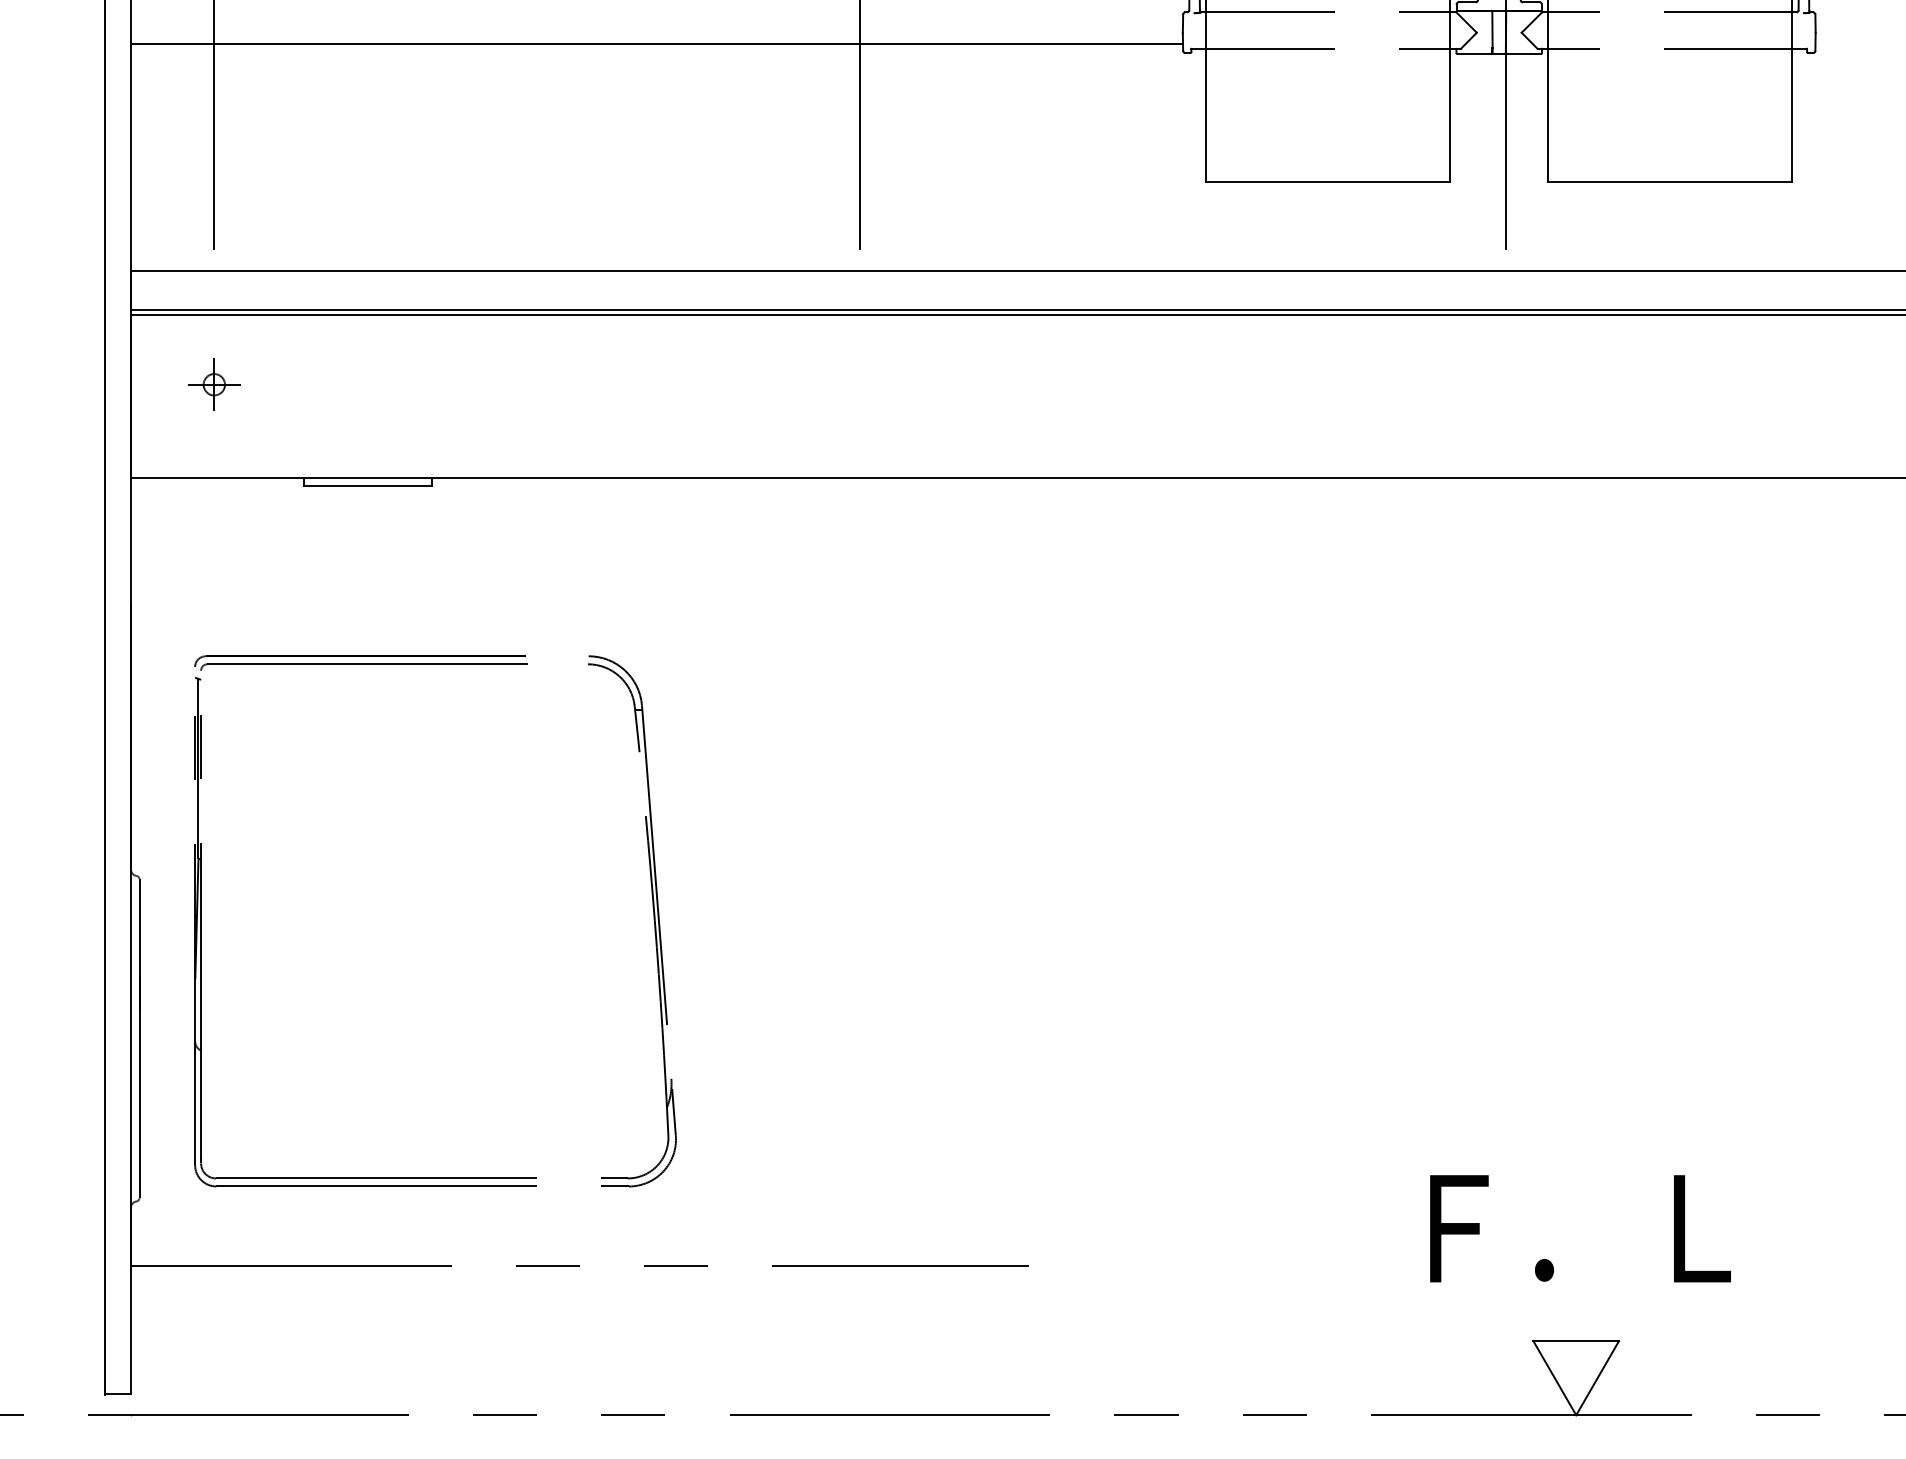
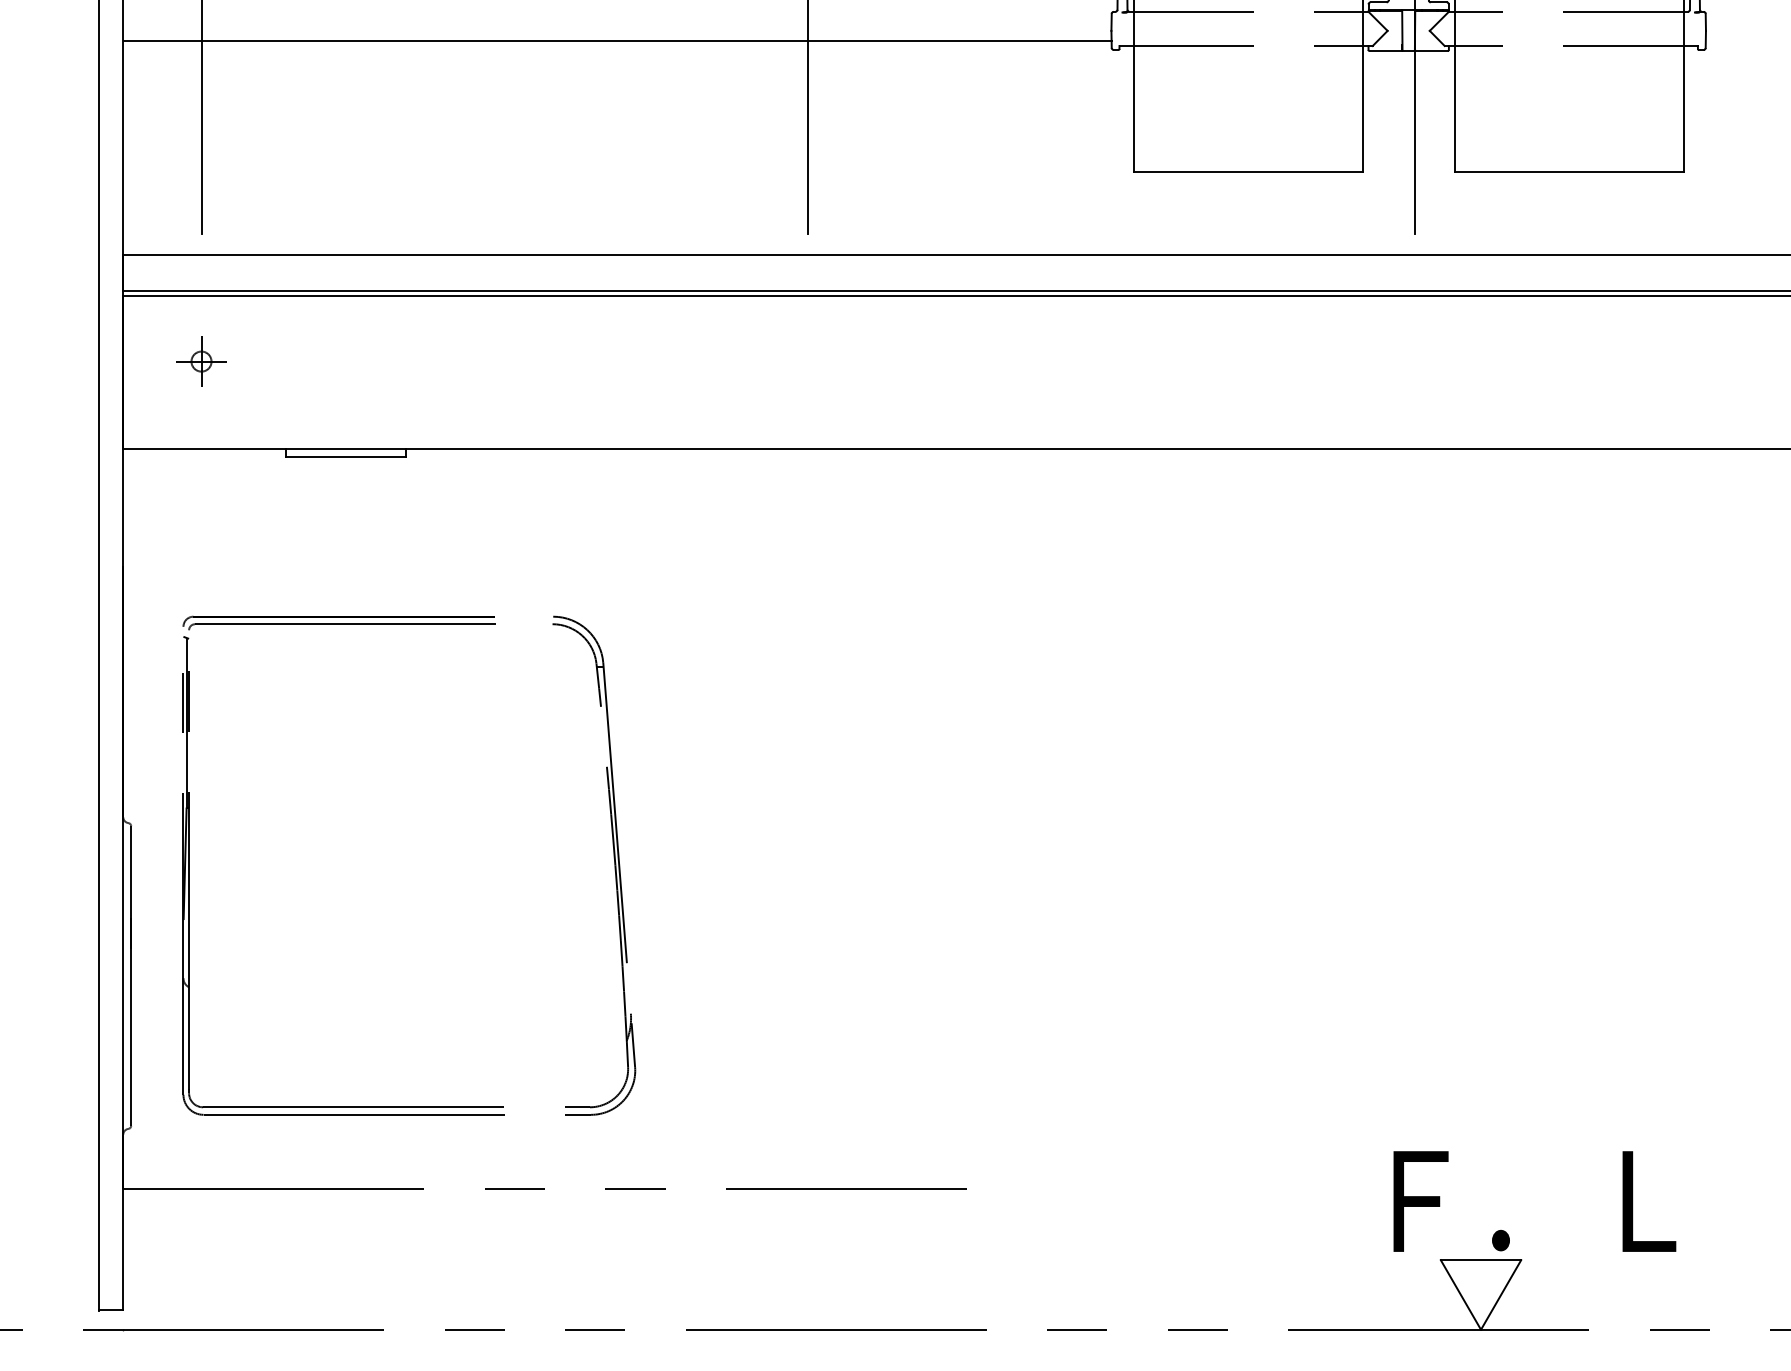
text: (1580, 1228) -> (1534, 1201), moved

